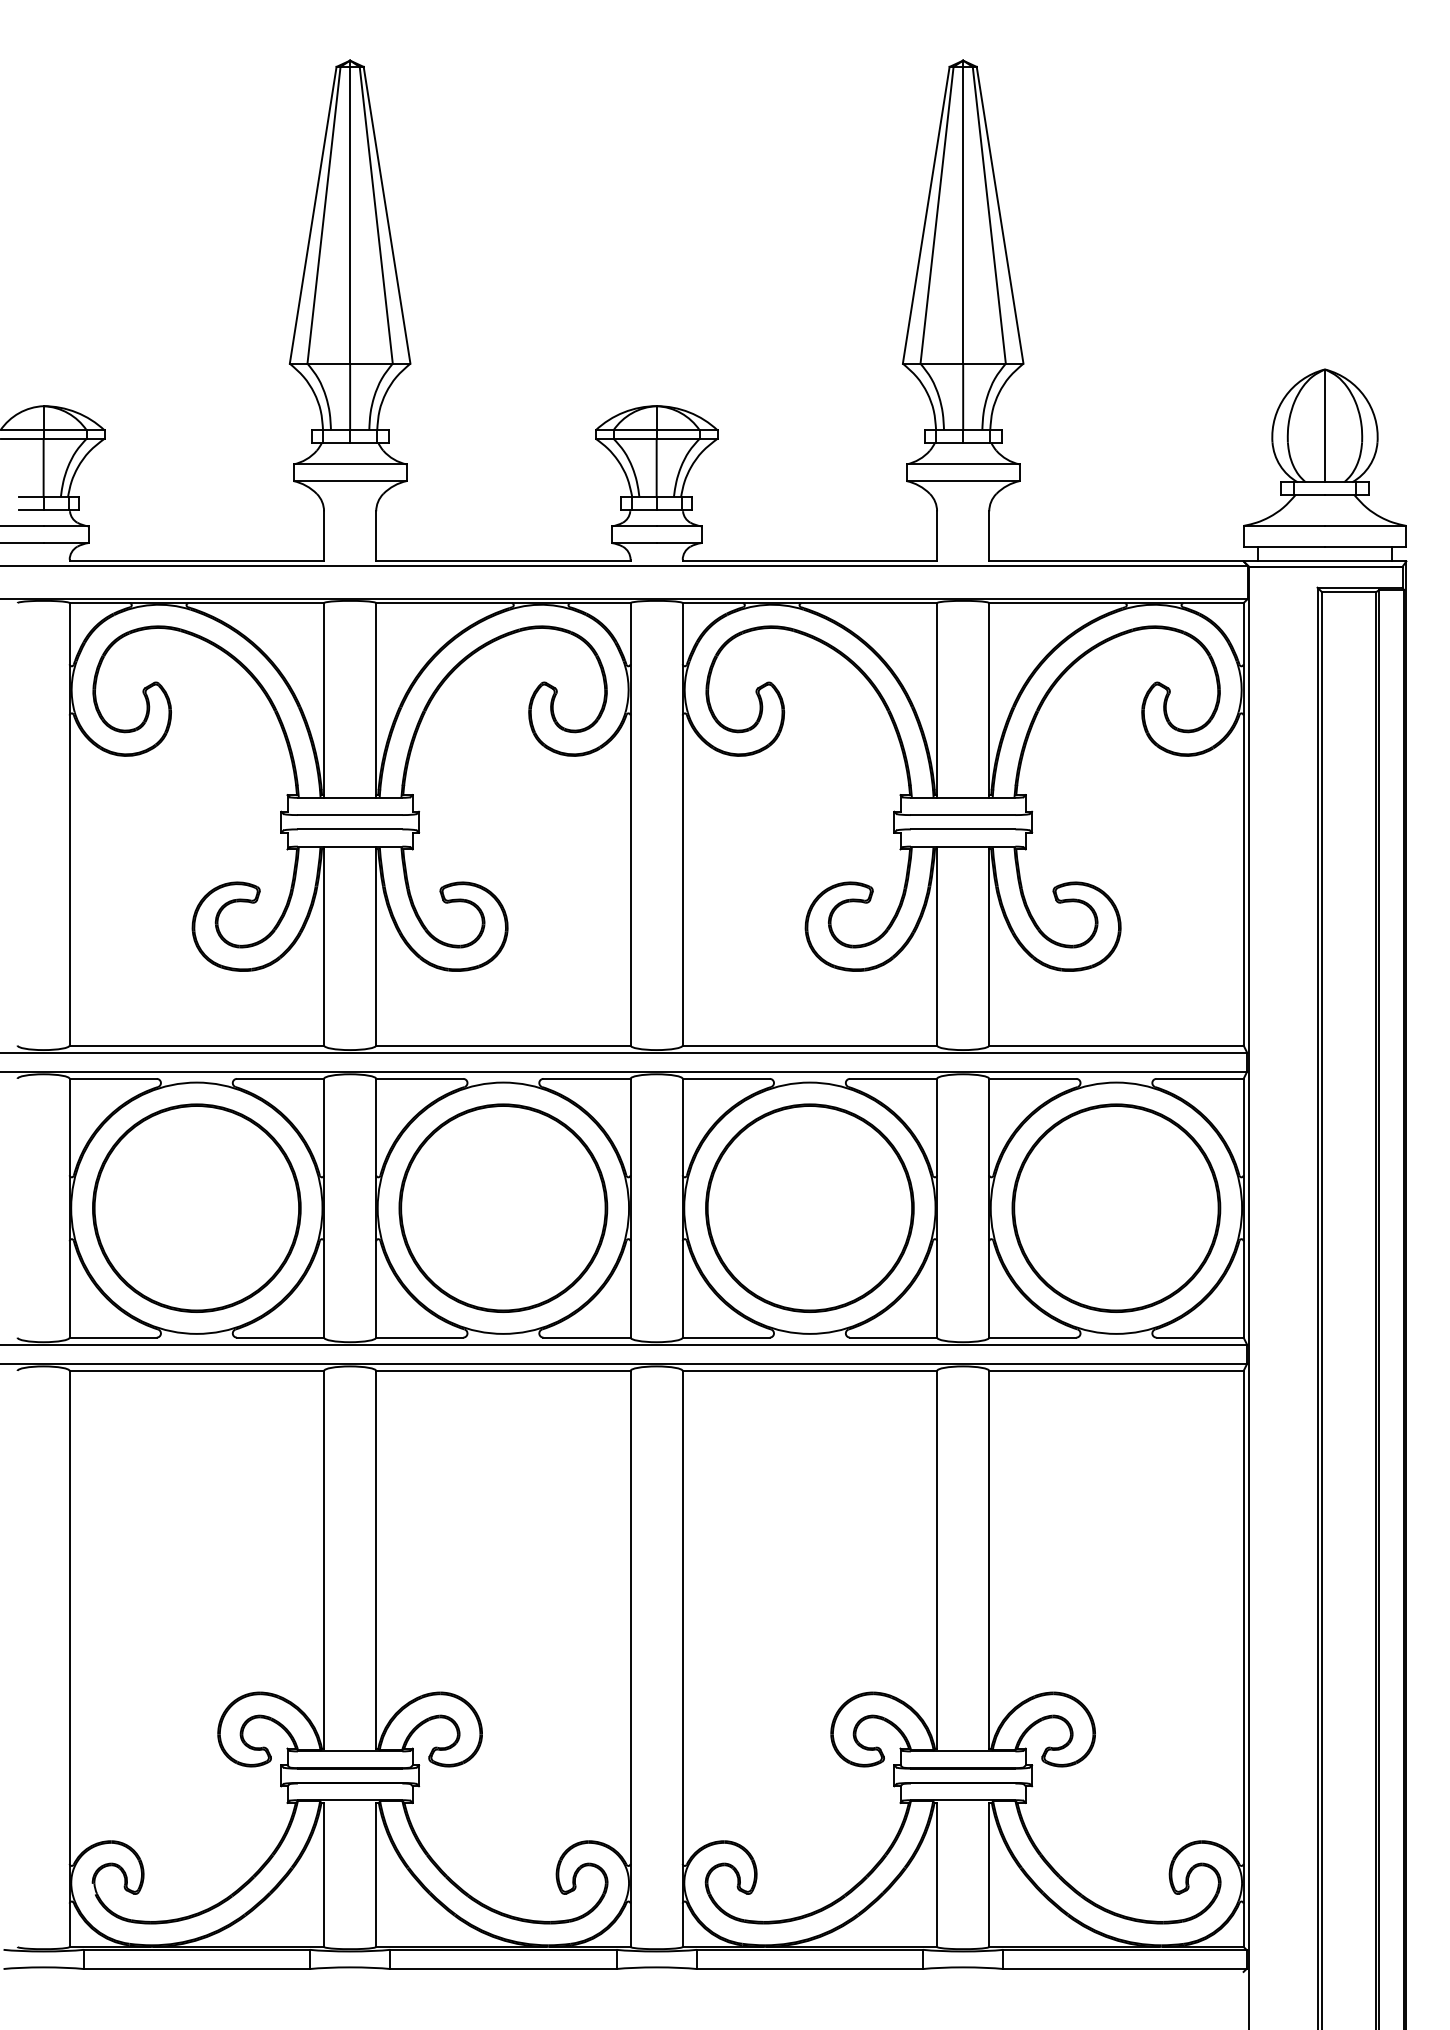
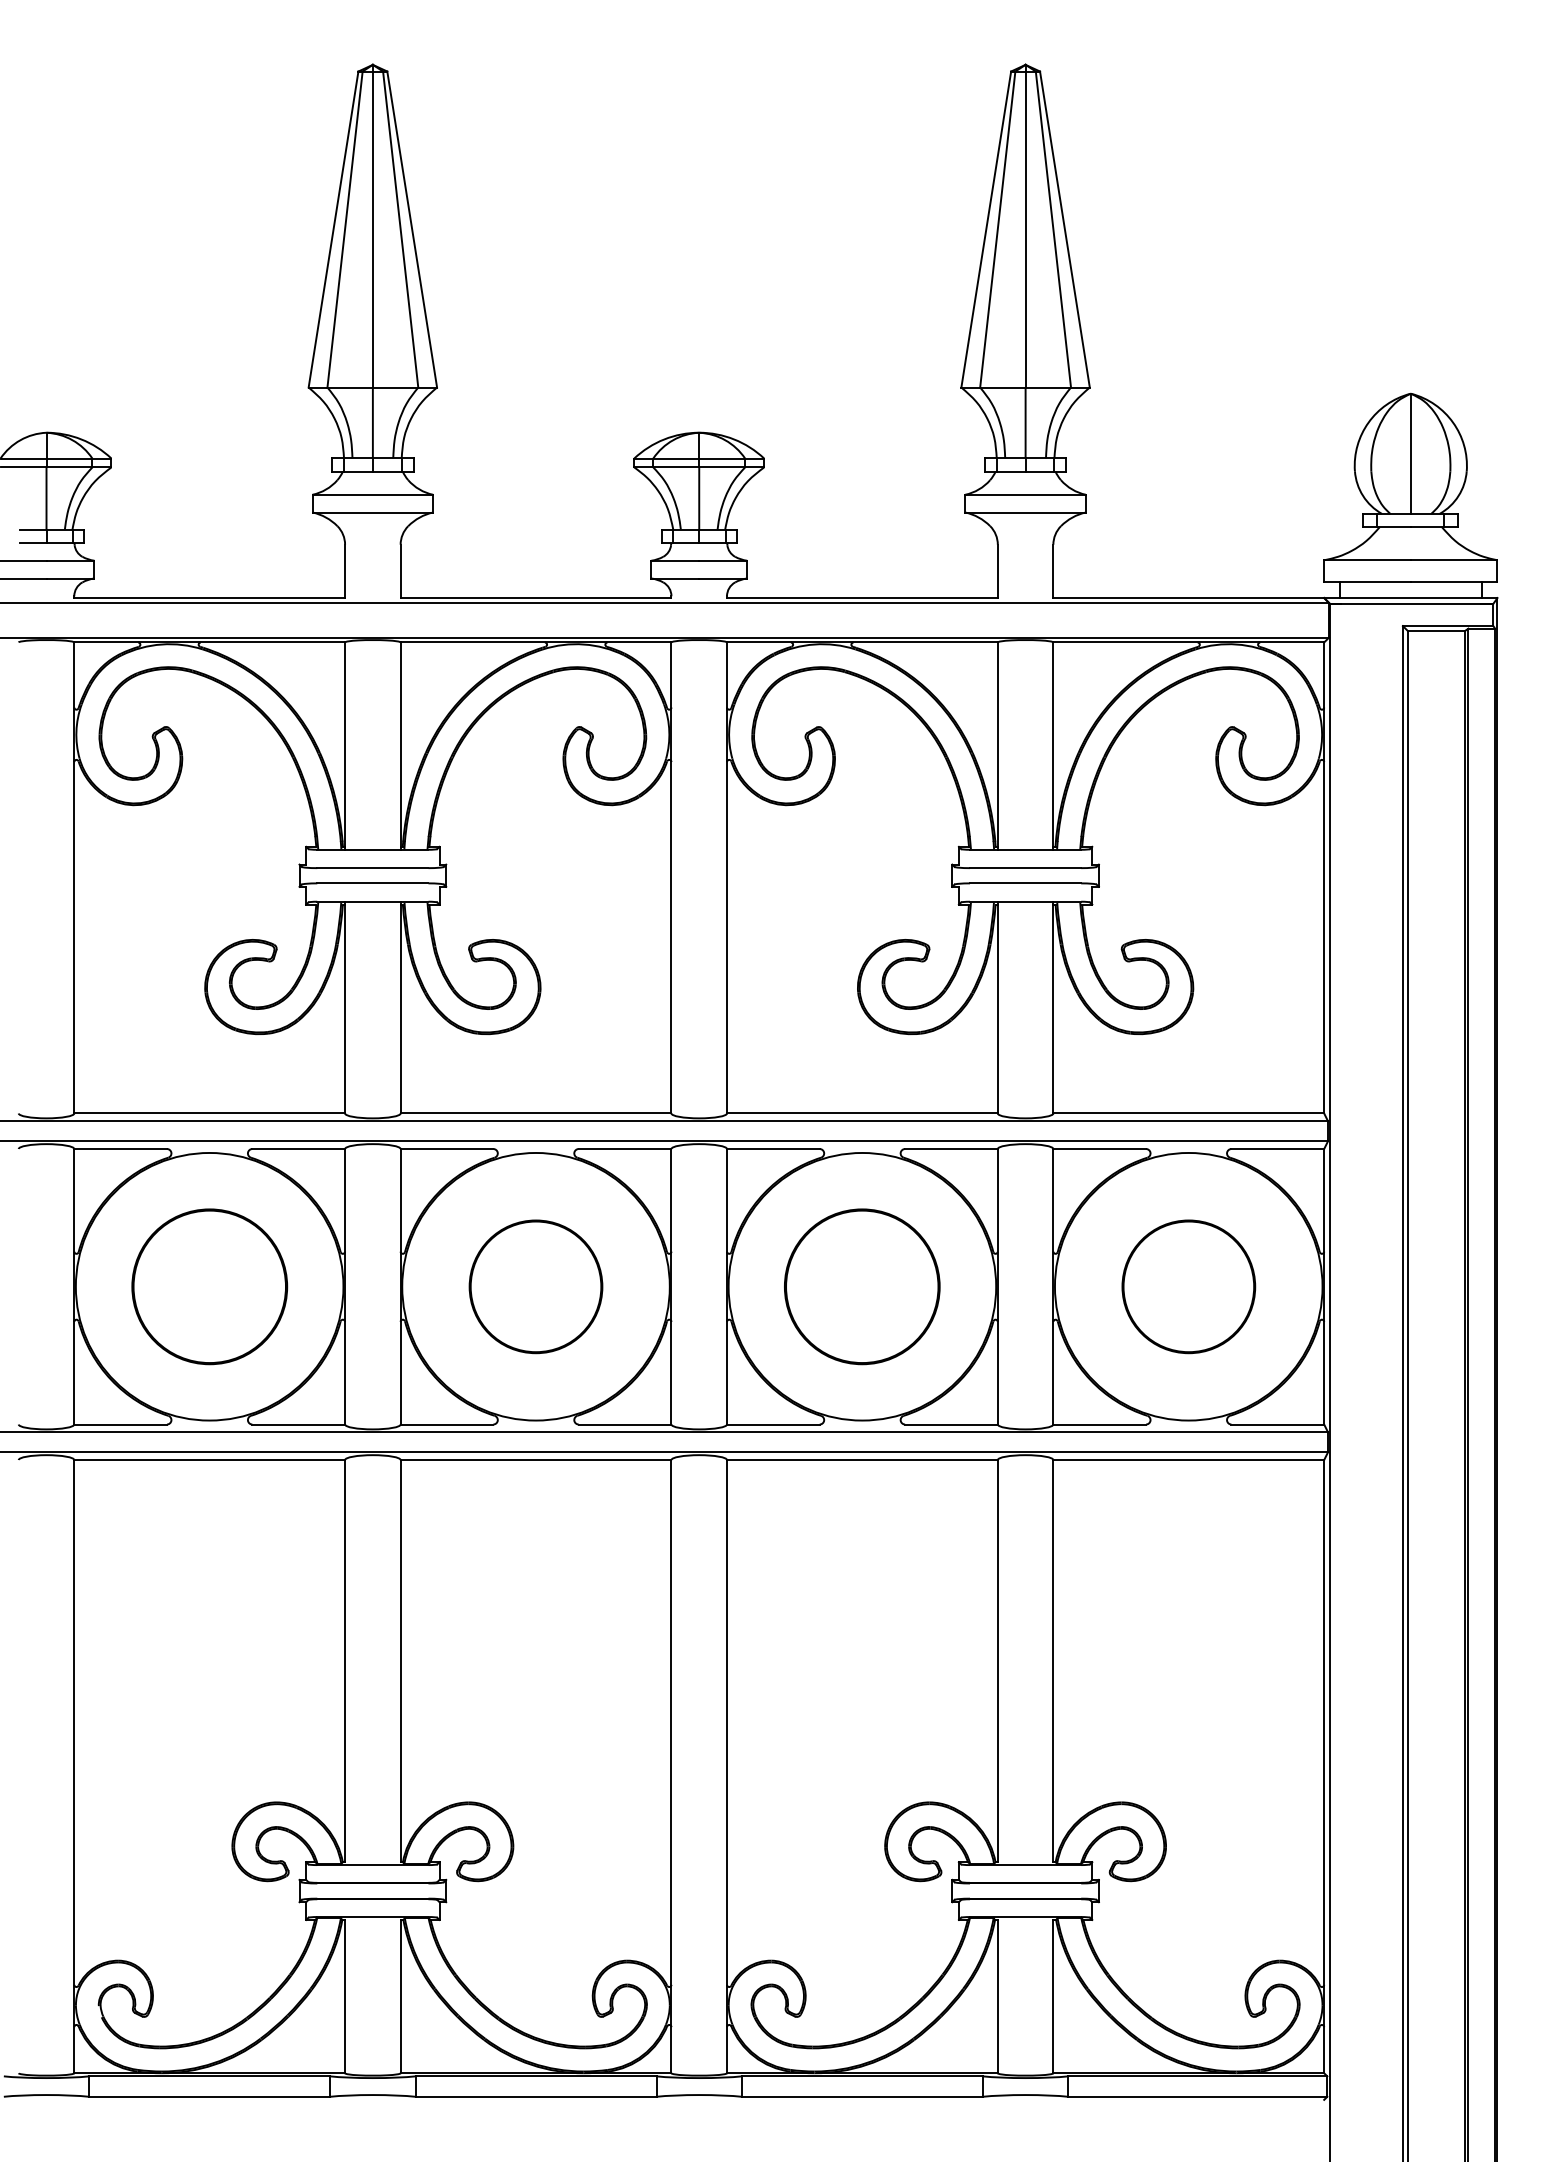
part: (196, 1208) -> (209, 1286), size x0.7
part: (502, 1208) -> (535, 1286), size x0.6
part: (809, 1208) -> (861, 1286), size x0.7
part: (1116, 1208) -> (1188, 1286), size x0.6

